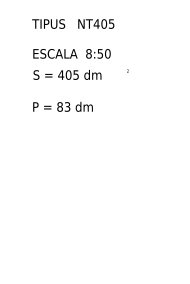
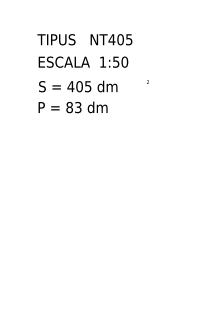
text: (72, 23) -> (84, 39), moved
text: (88, 53) -> (102, 61), 8:50 -> 1:50
text: (62, 106) -> (72, 107), moved

